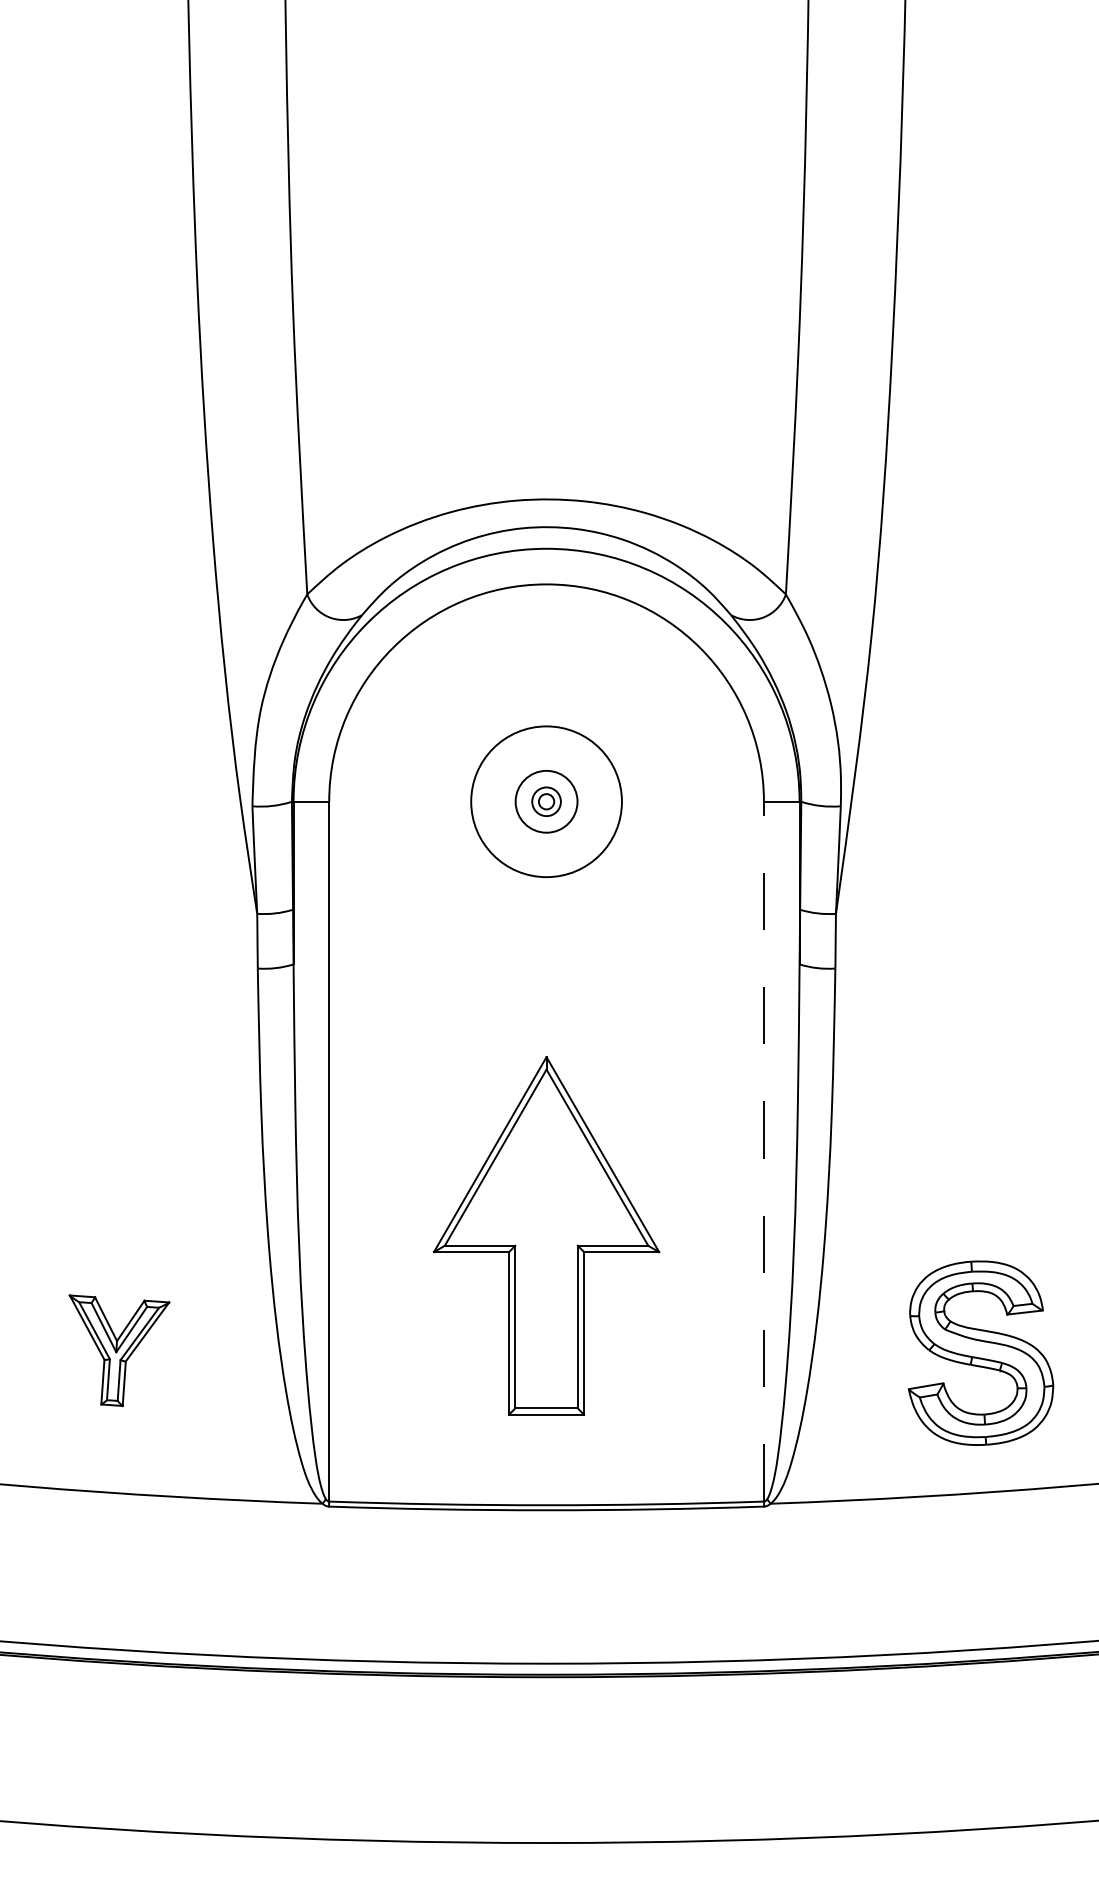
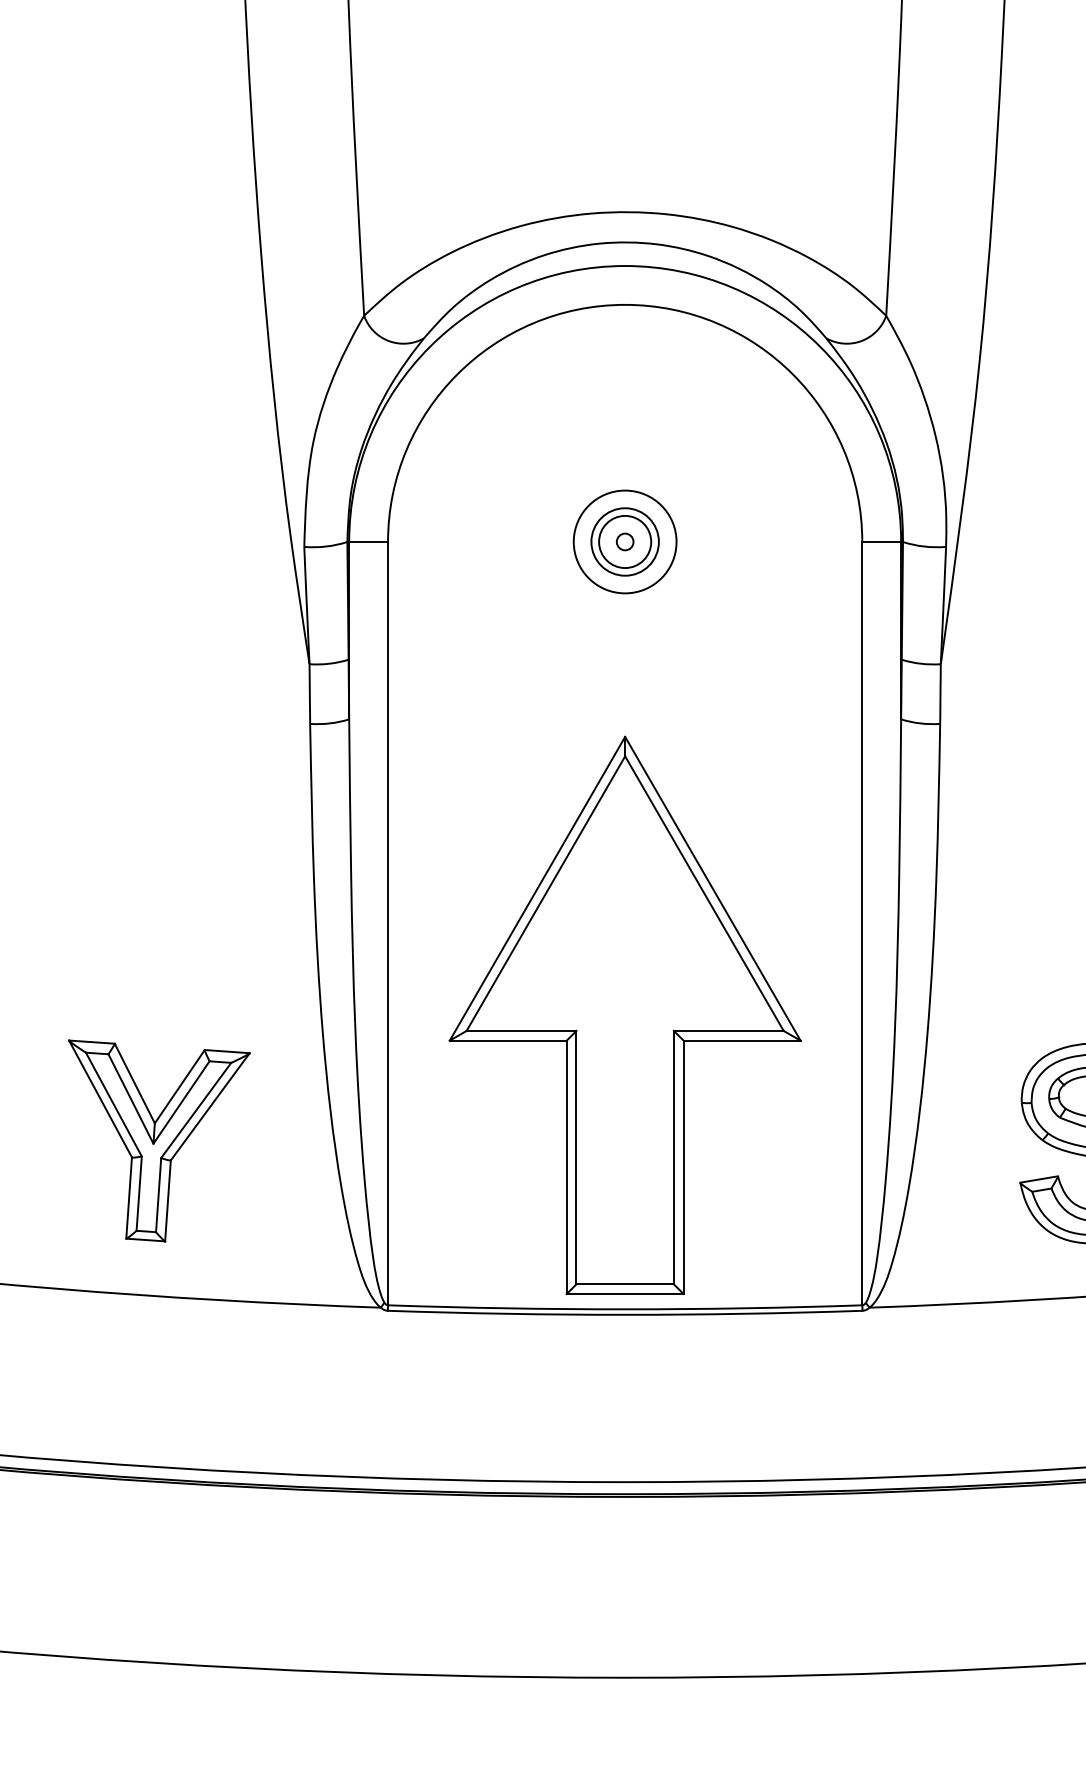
circle: (546, 801) -> (625, 541), size x0.62
circle: (546, 801) -> (625, 541), size x1.67
line: (764, 1151) -> (862, 923), dashed -> solid
part: (546, 1235) -> (625, 1015), size x1.43
part: (119, 1350) -> (159, 1140), size x1.67

